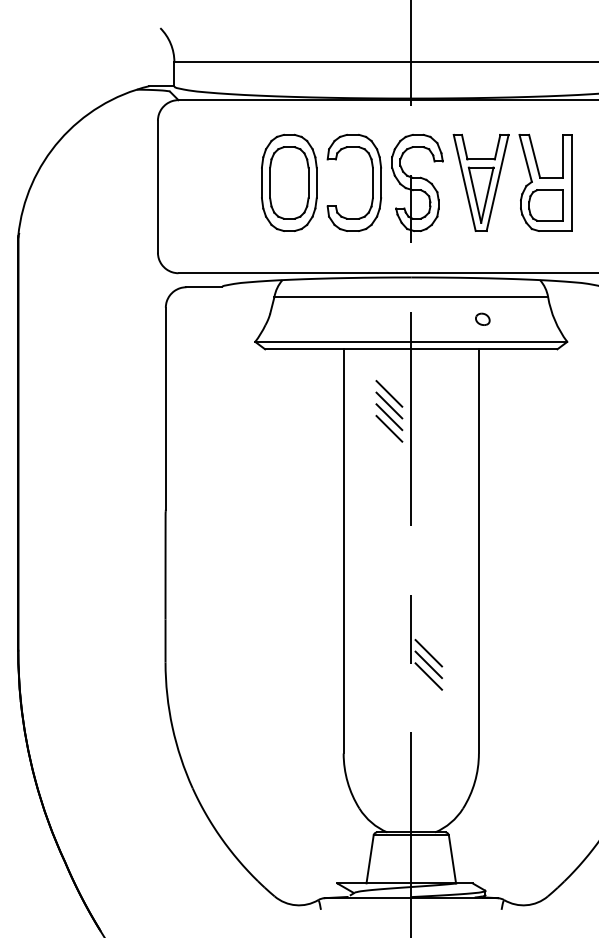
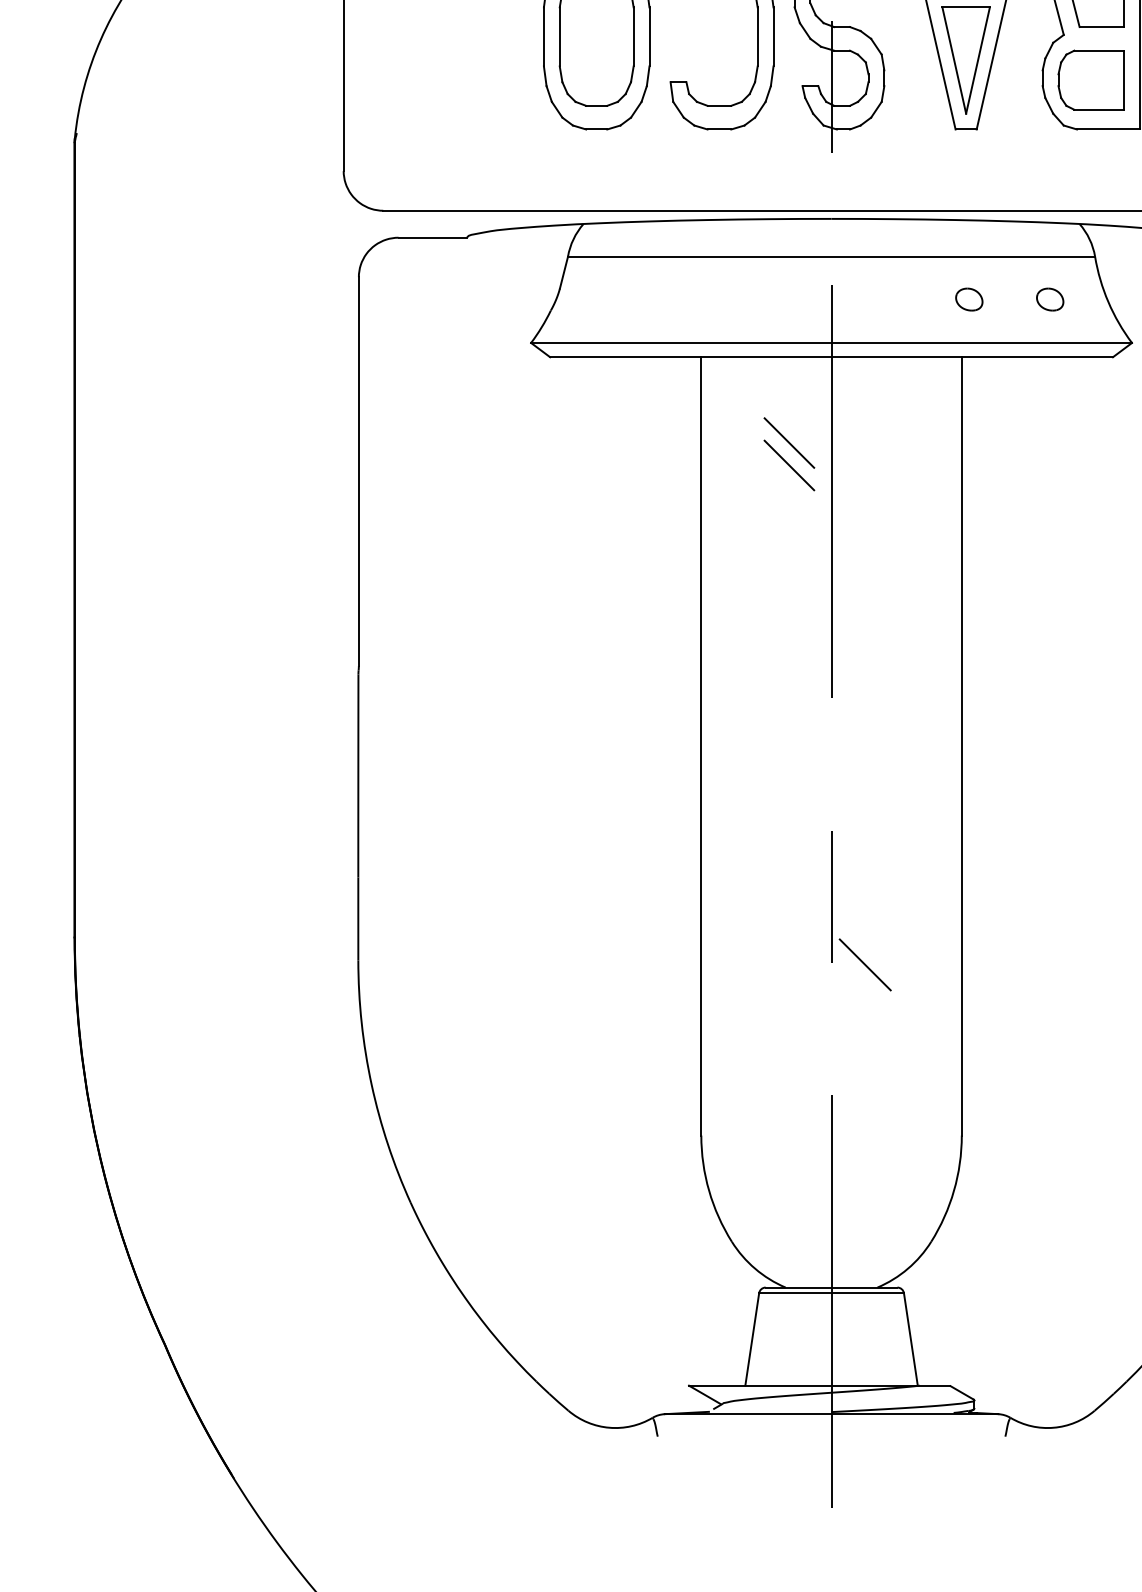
part: (524, 318) -> (1049, 297), added
line: (389, 417) -> (789, 488), removed
line: (389, 428) -> (789, 509), removed
line: (428, 653) -> (864, 943), removed
line: (428, 676) -> (864, 987), removed

